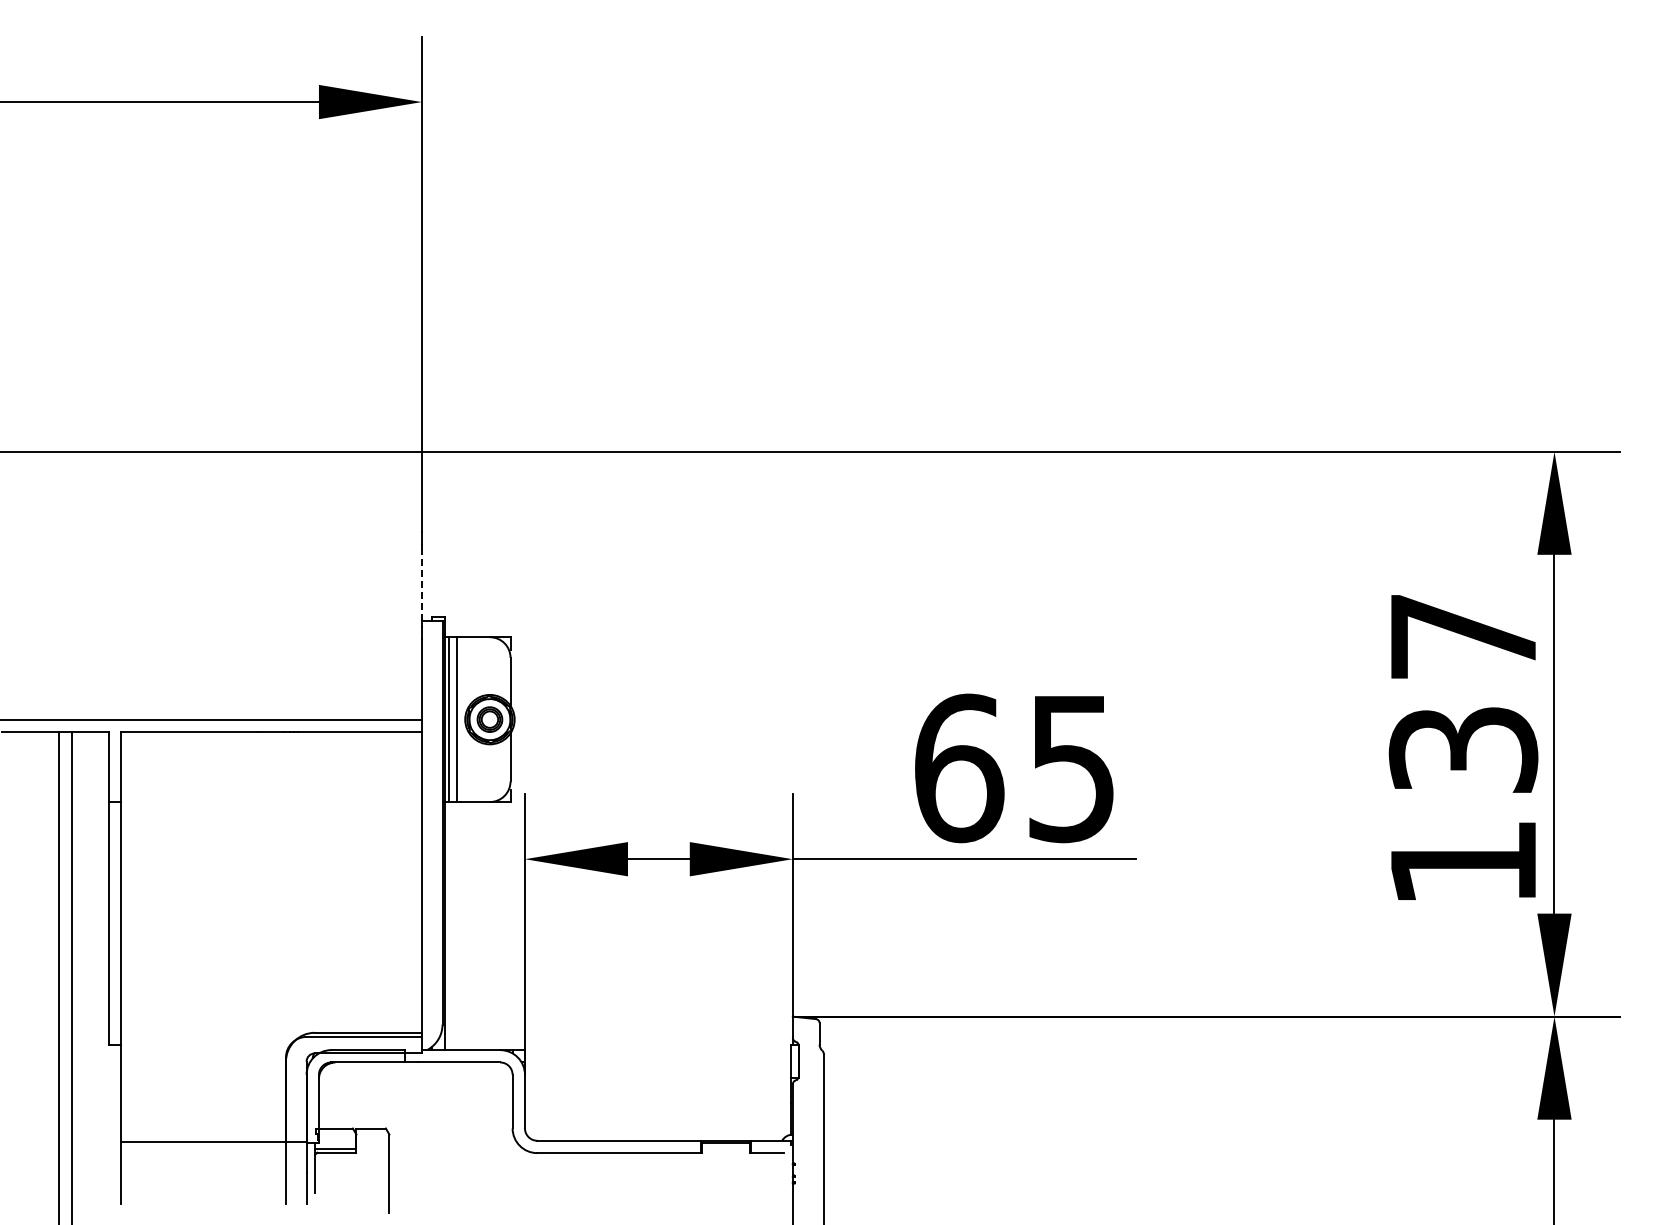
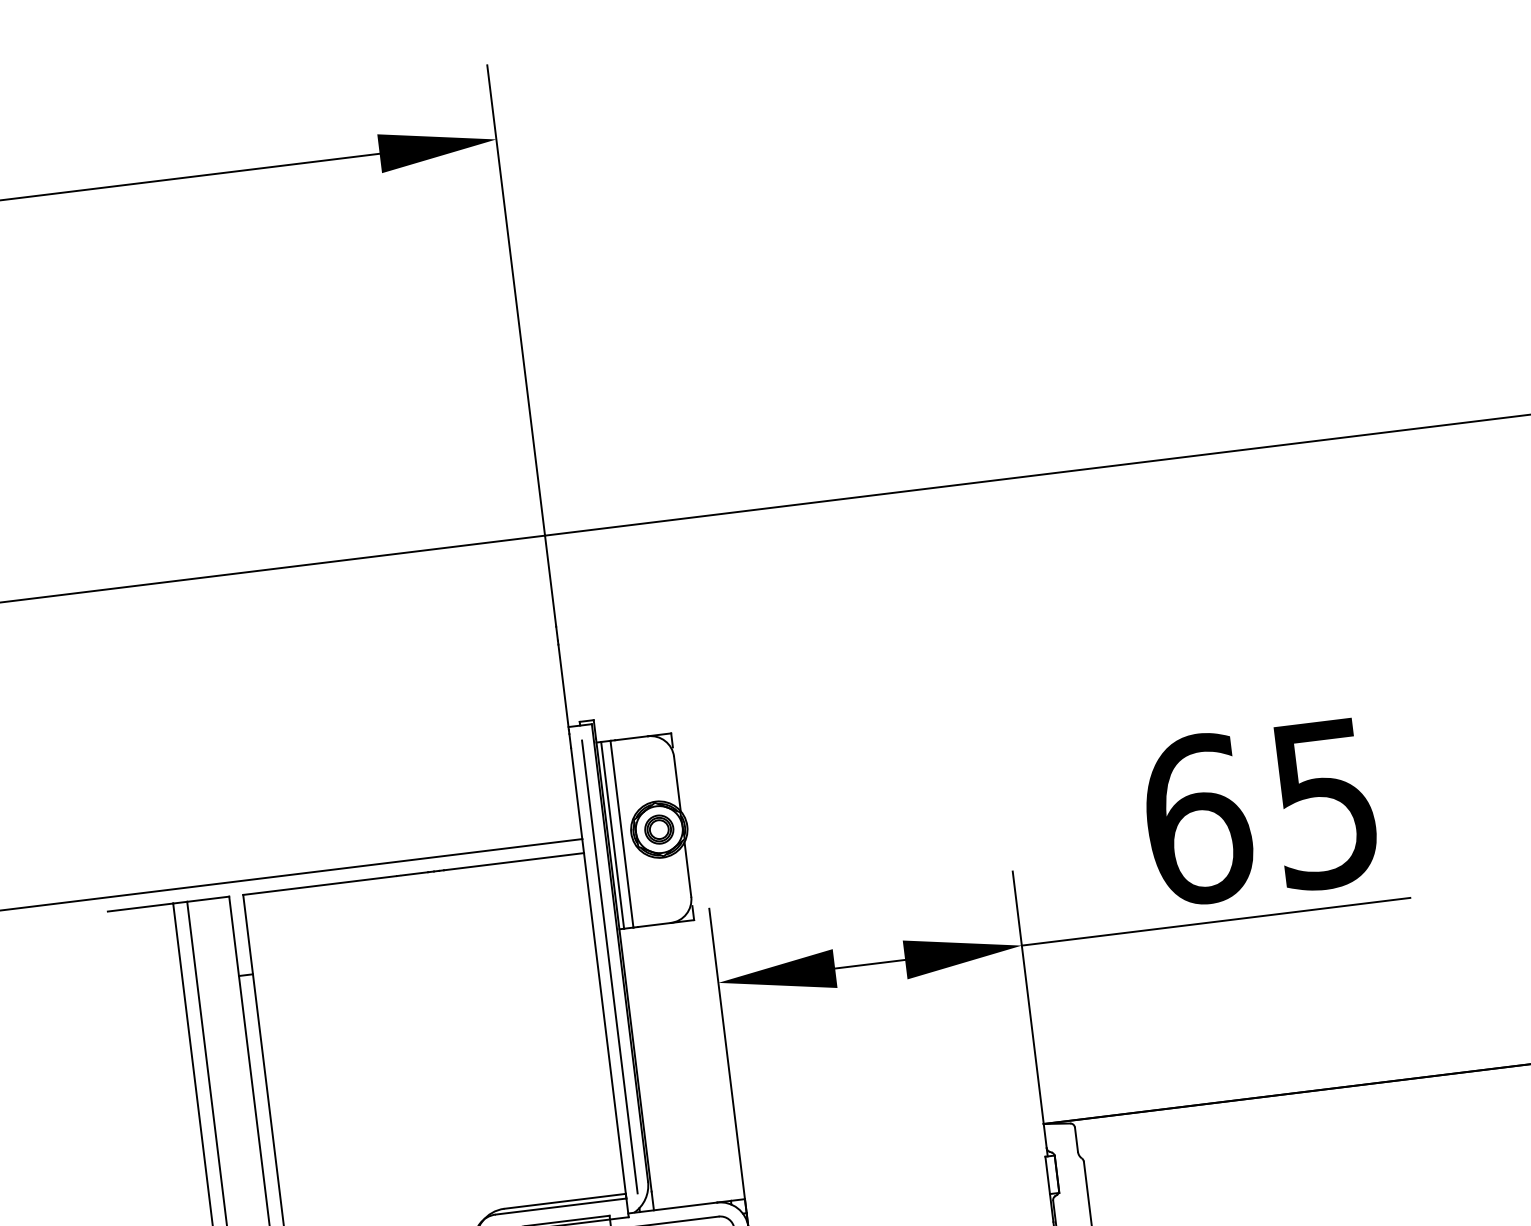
line: (421, 585) -> (563, 687), dashed -> solid
line: (432, 833) -> (610, 966), added

